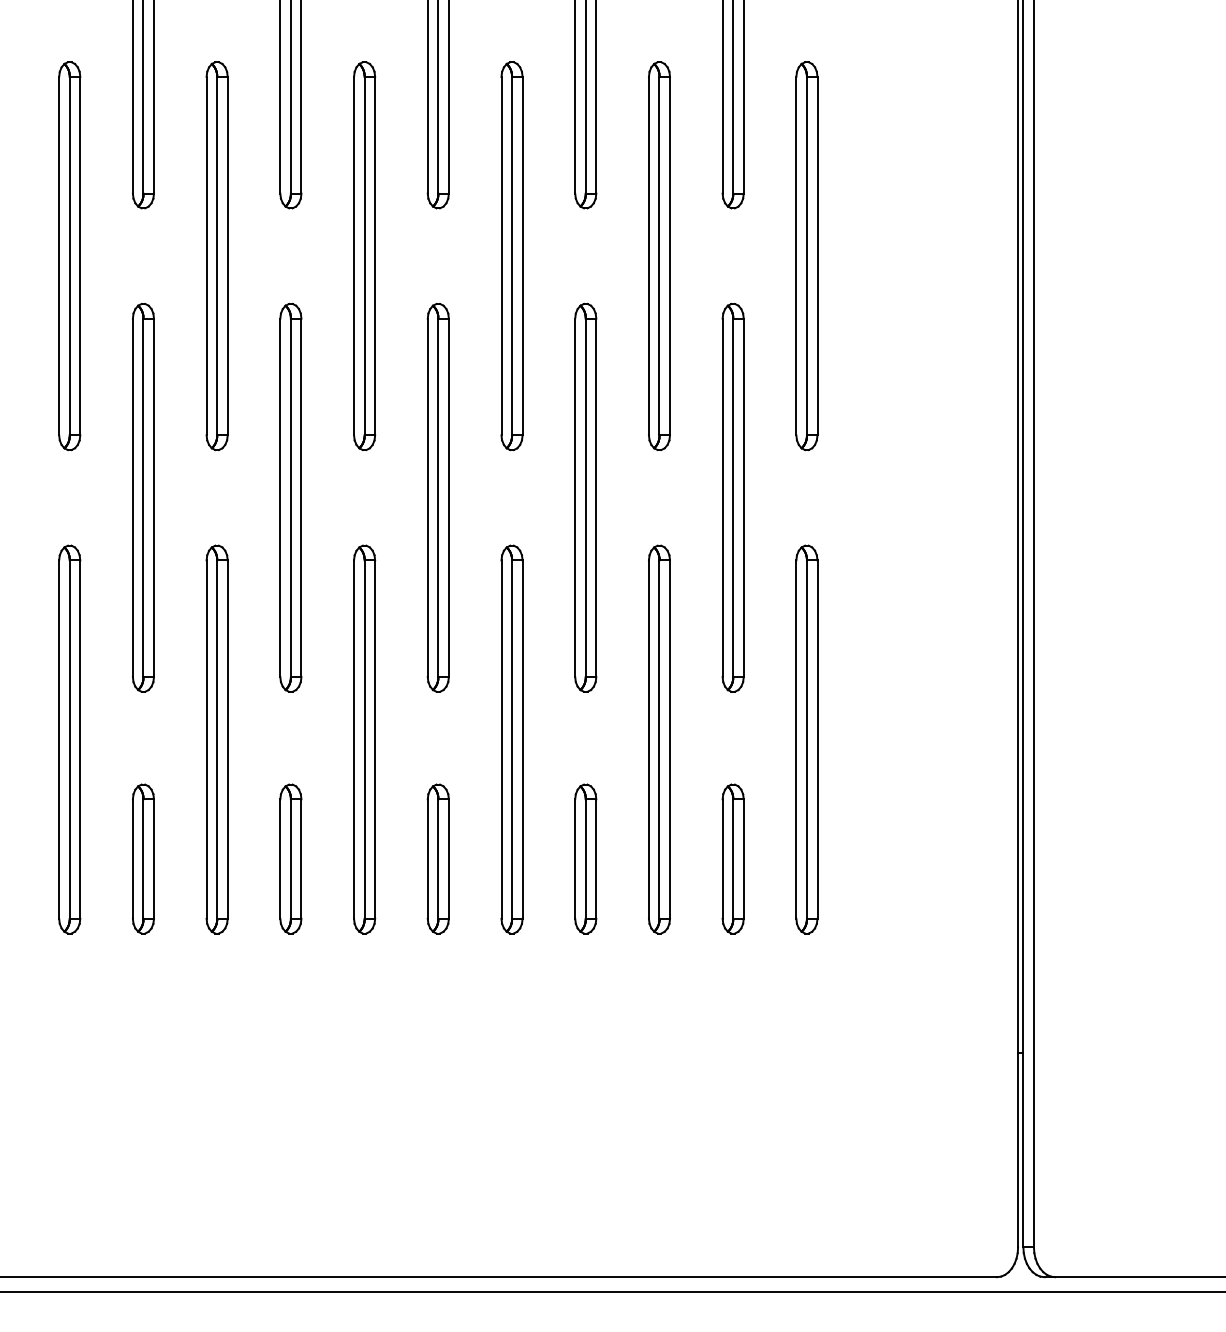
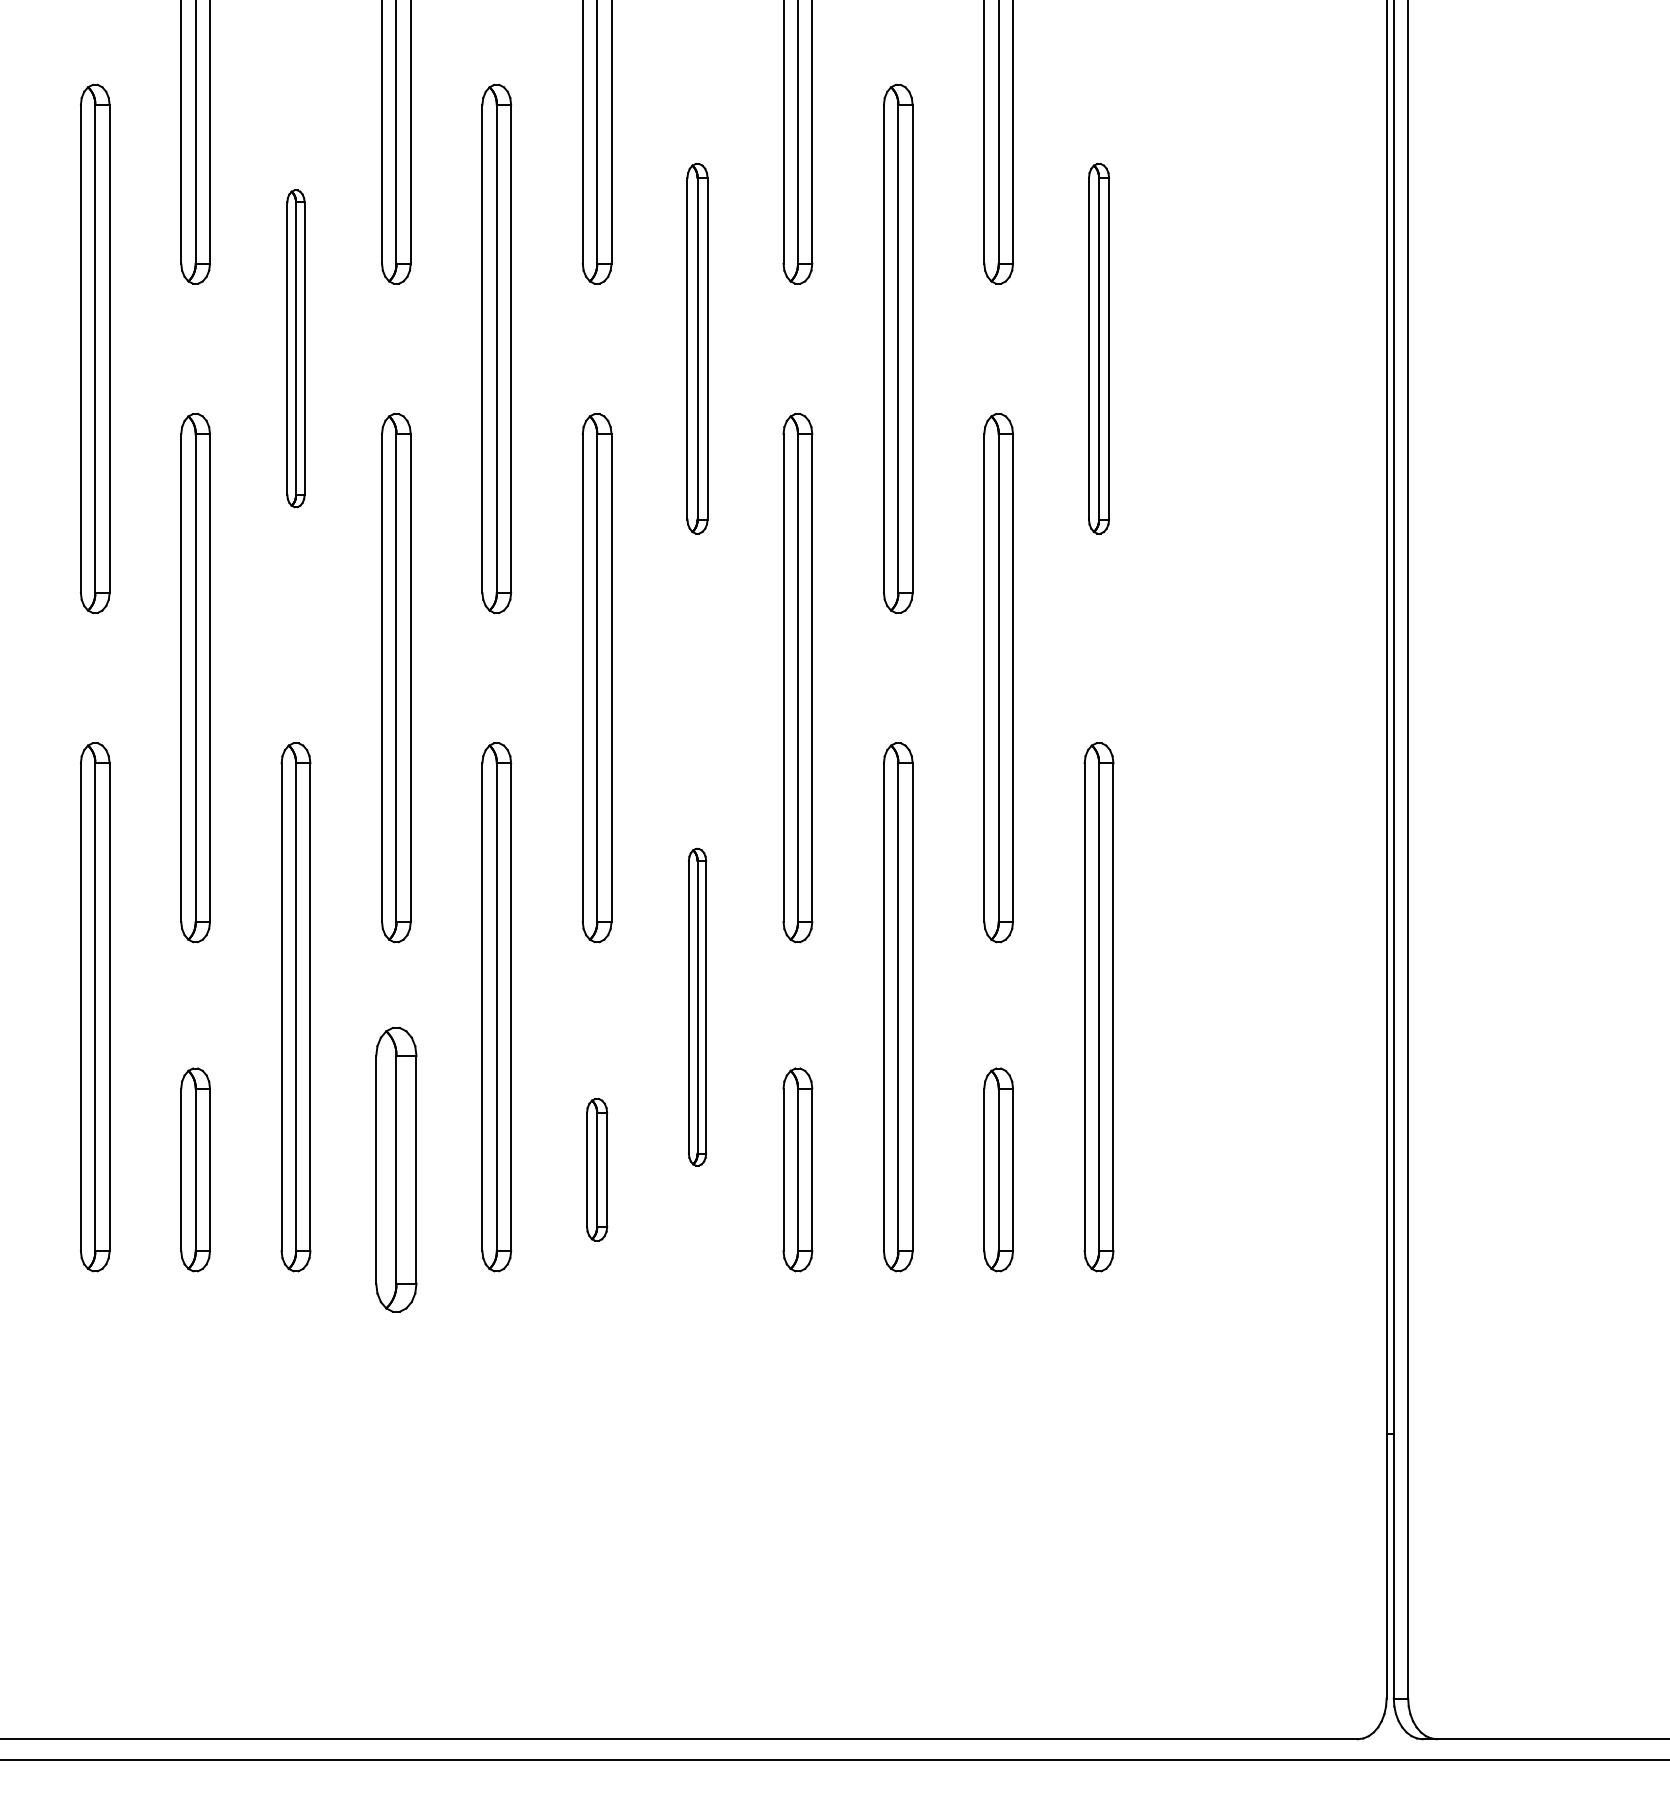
part: (216, 255) -> (295, 348), size x0.6
part: (512, 255) -> (697, 348), size x0.7
part: (806, 255) -> (1098, 348), size x0.7
part: (512, 739) -> (697, 1007), size x0.6
part: (290, 858) -> (396, 1169), size x1.4
part: (437, 858) -> (596, 1169), size x0.7

